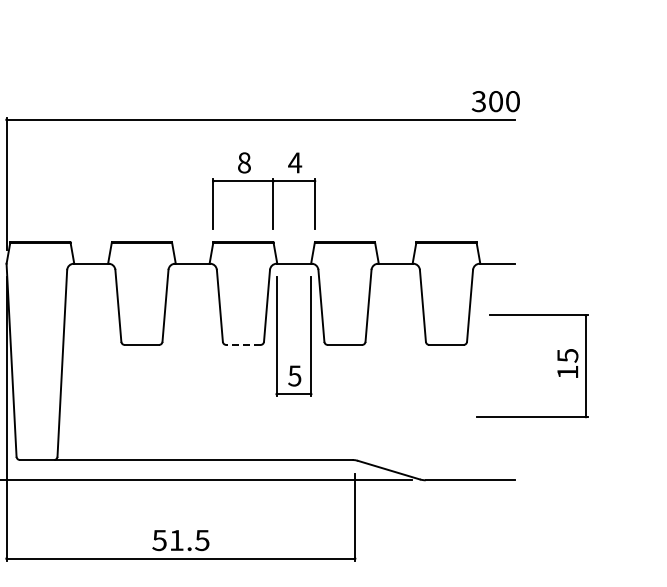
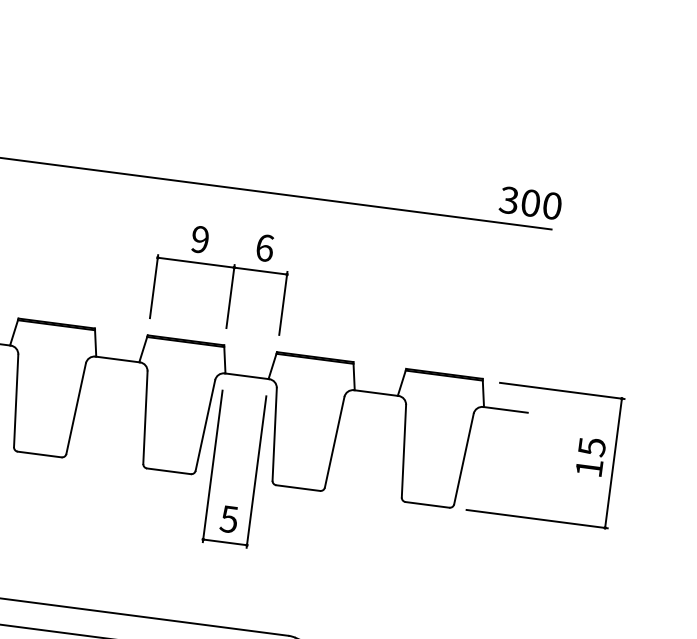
text: (244, 162) -> (200, 239), 8 -> 9
text: (295, 162) -> (265, 247), 4 -> 6
line: (242, 344) -> (167, 470), dashed -> solid
part: (557, 370) -> (576, 464), moved

